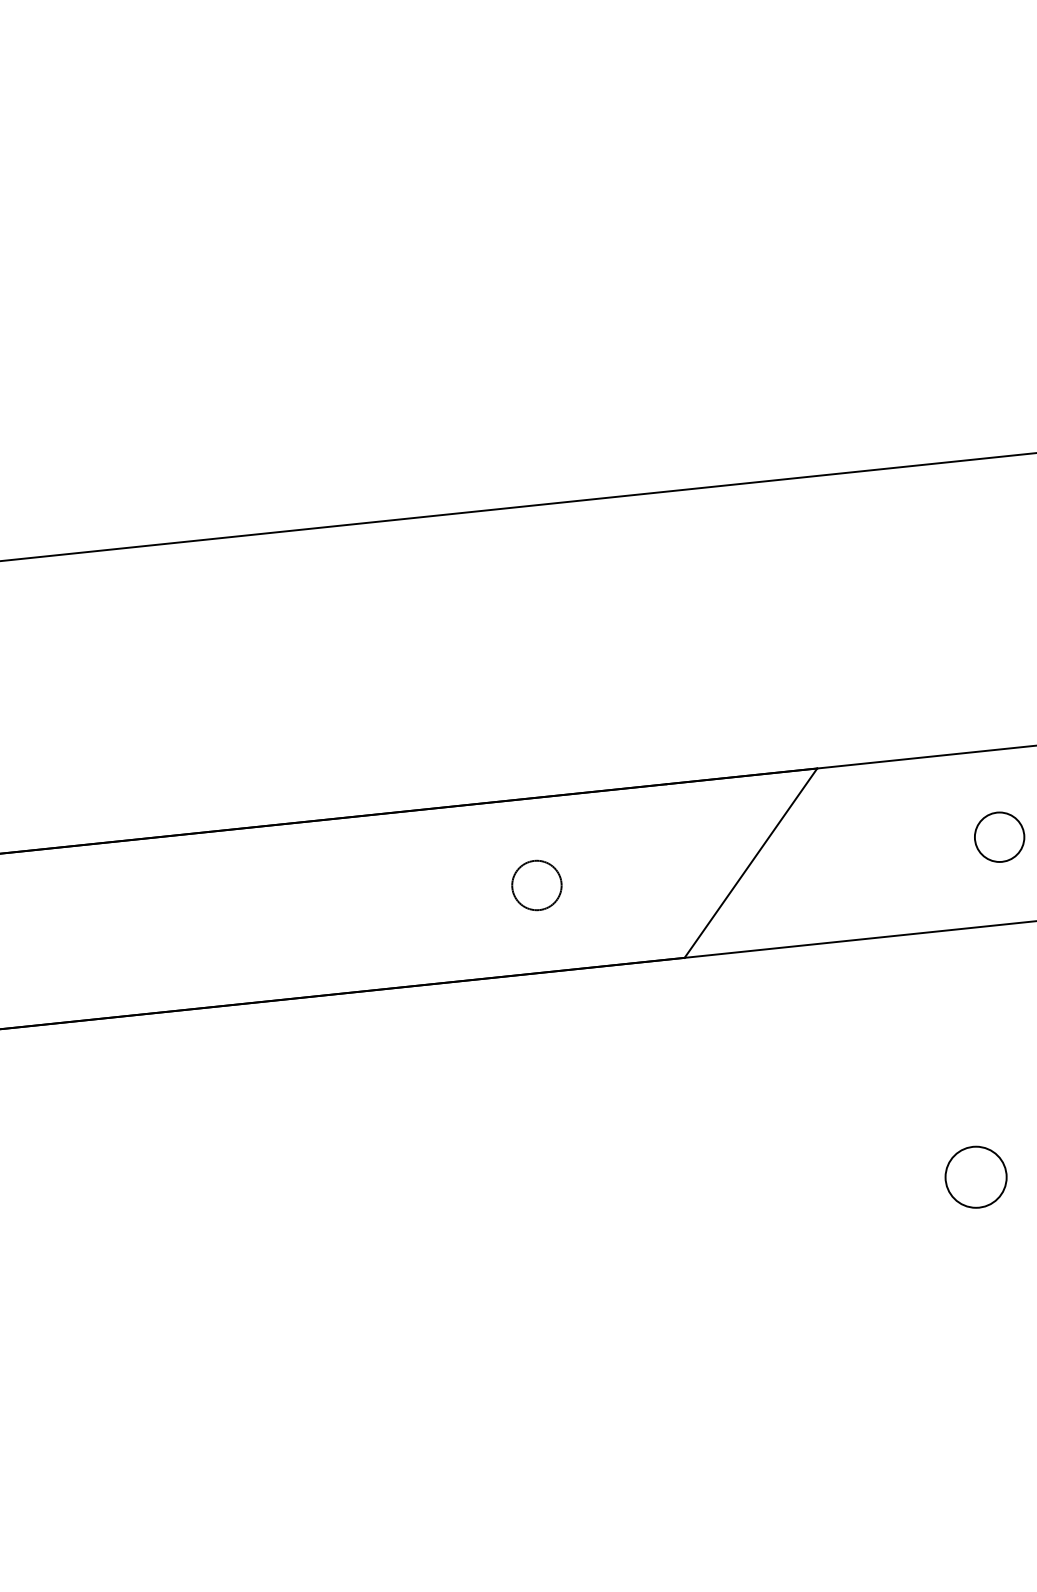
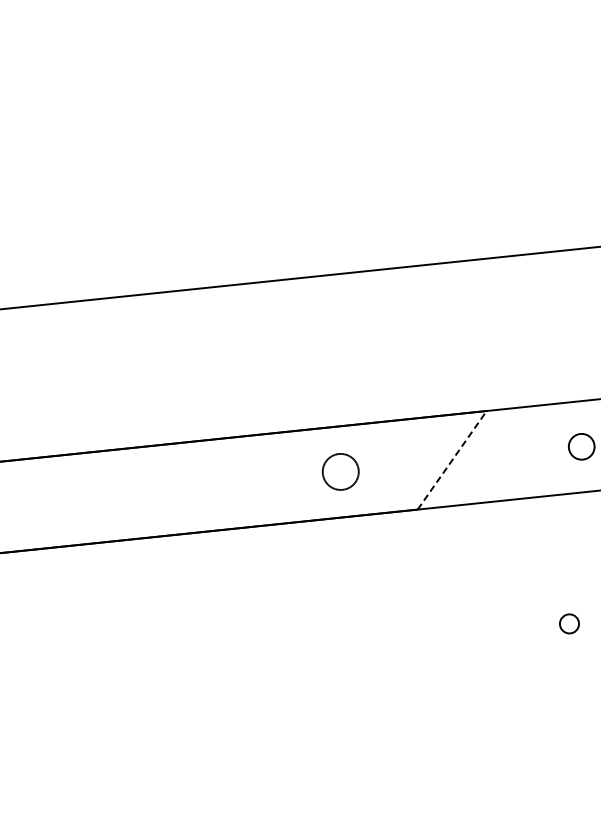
line: (751, 861) -> (452, 459), solid -> dashed
circle: (536, 884) -> (340, 471), size x1.4
circle: (976, 1176) -> (569, 623), size x0.6

